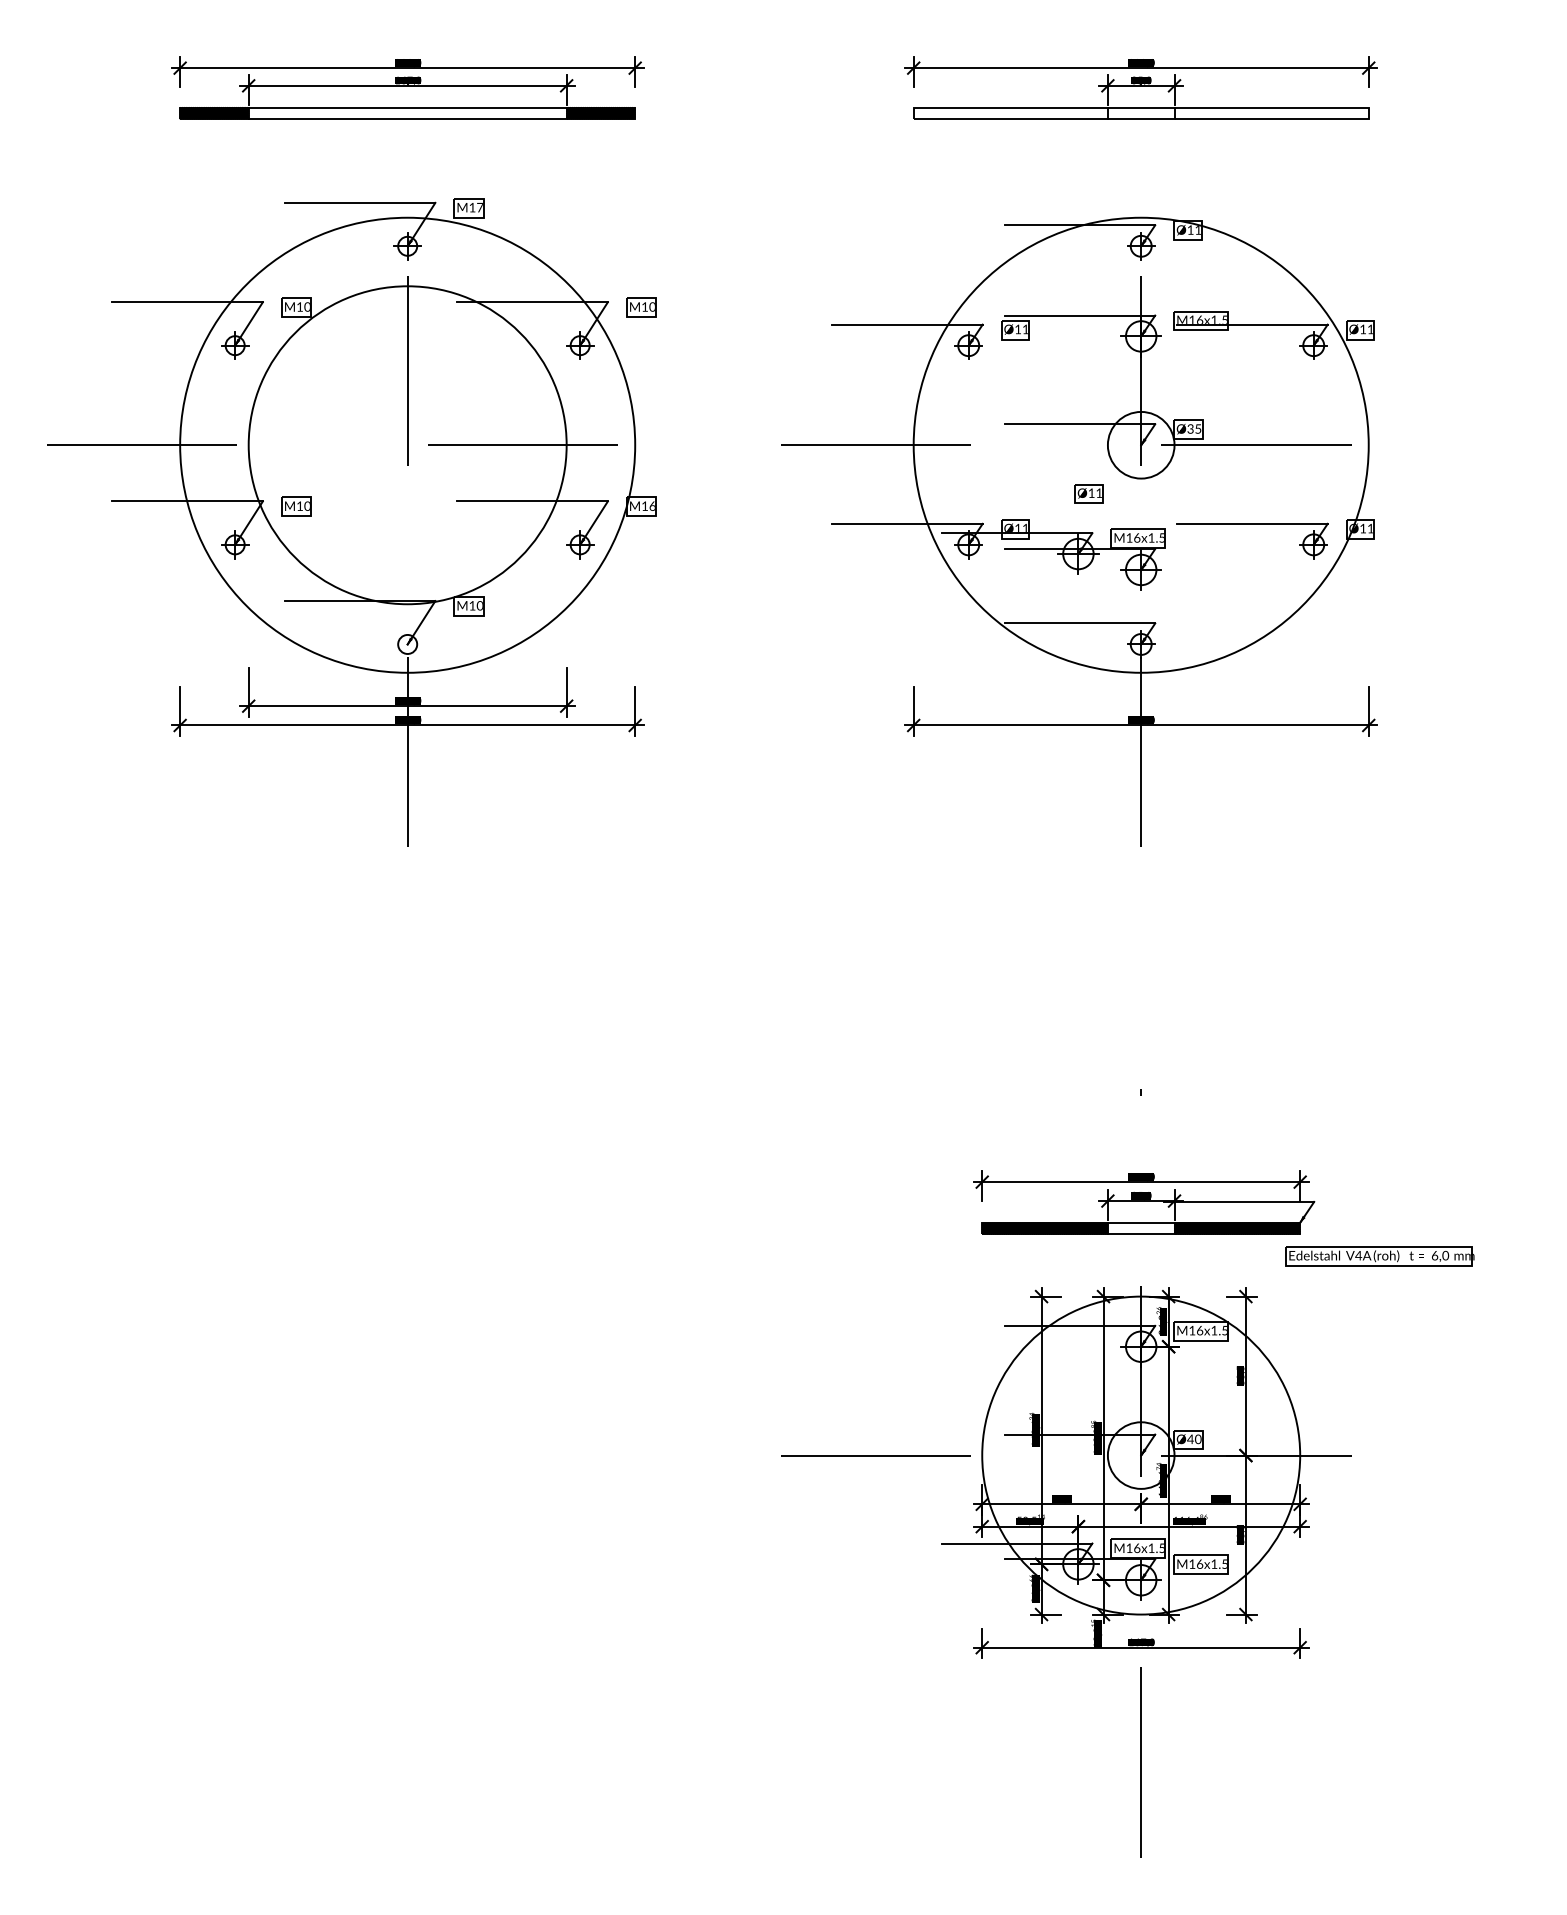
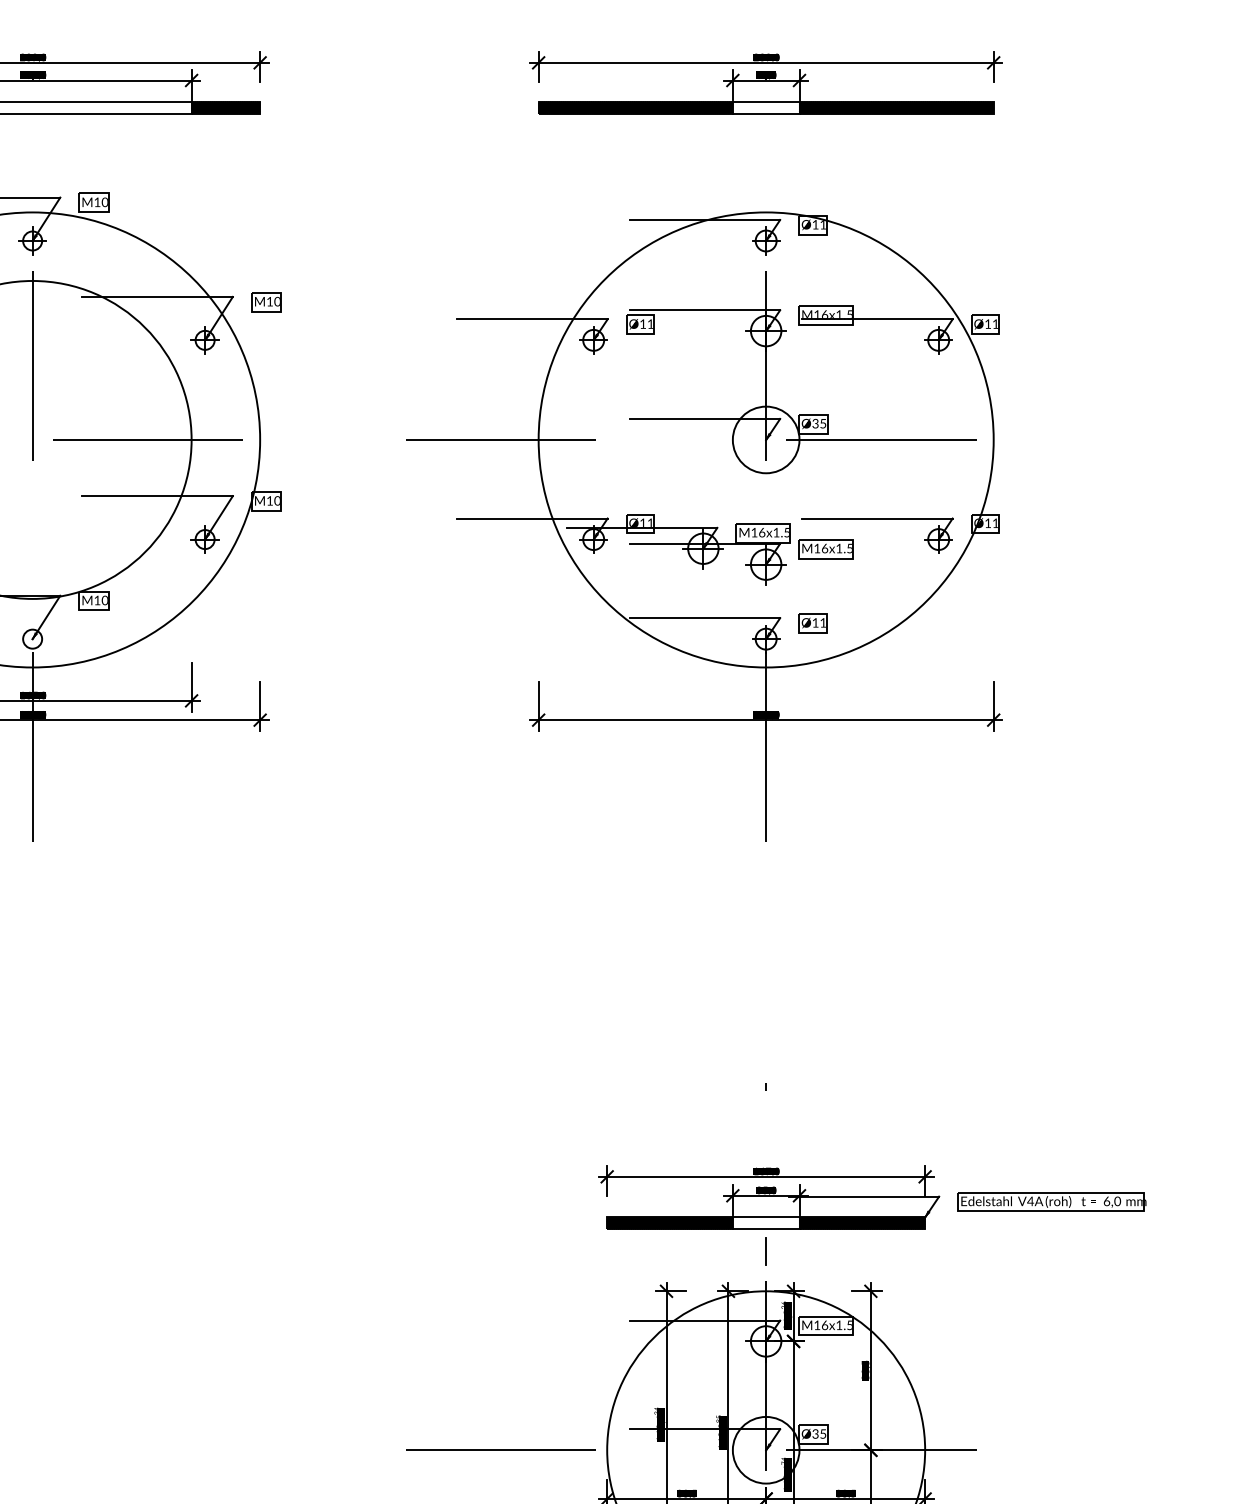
hatch: (1010, 112) -> (635, 107), added
hatch: (1271, 112) -> (896, 107), added
text: (479, 207) -> (104, 202), M17 -> M10
part: (1088, 493) -> (812, 623), moved
text: (651, 505) -> (276, 500), M16 -> M10
part: (1200, 554) -> (825, 549), added
line: (1141, 1256) -> (766, 1251), added
part: (1379, 1256) -> (1051, 1202), moved
text: (1194, 1439) -> (819, 1434), Ø40 -> Ø35

